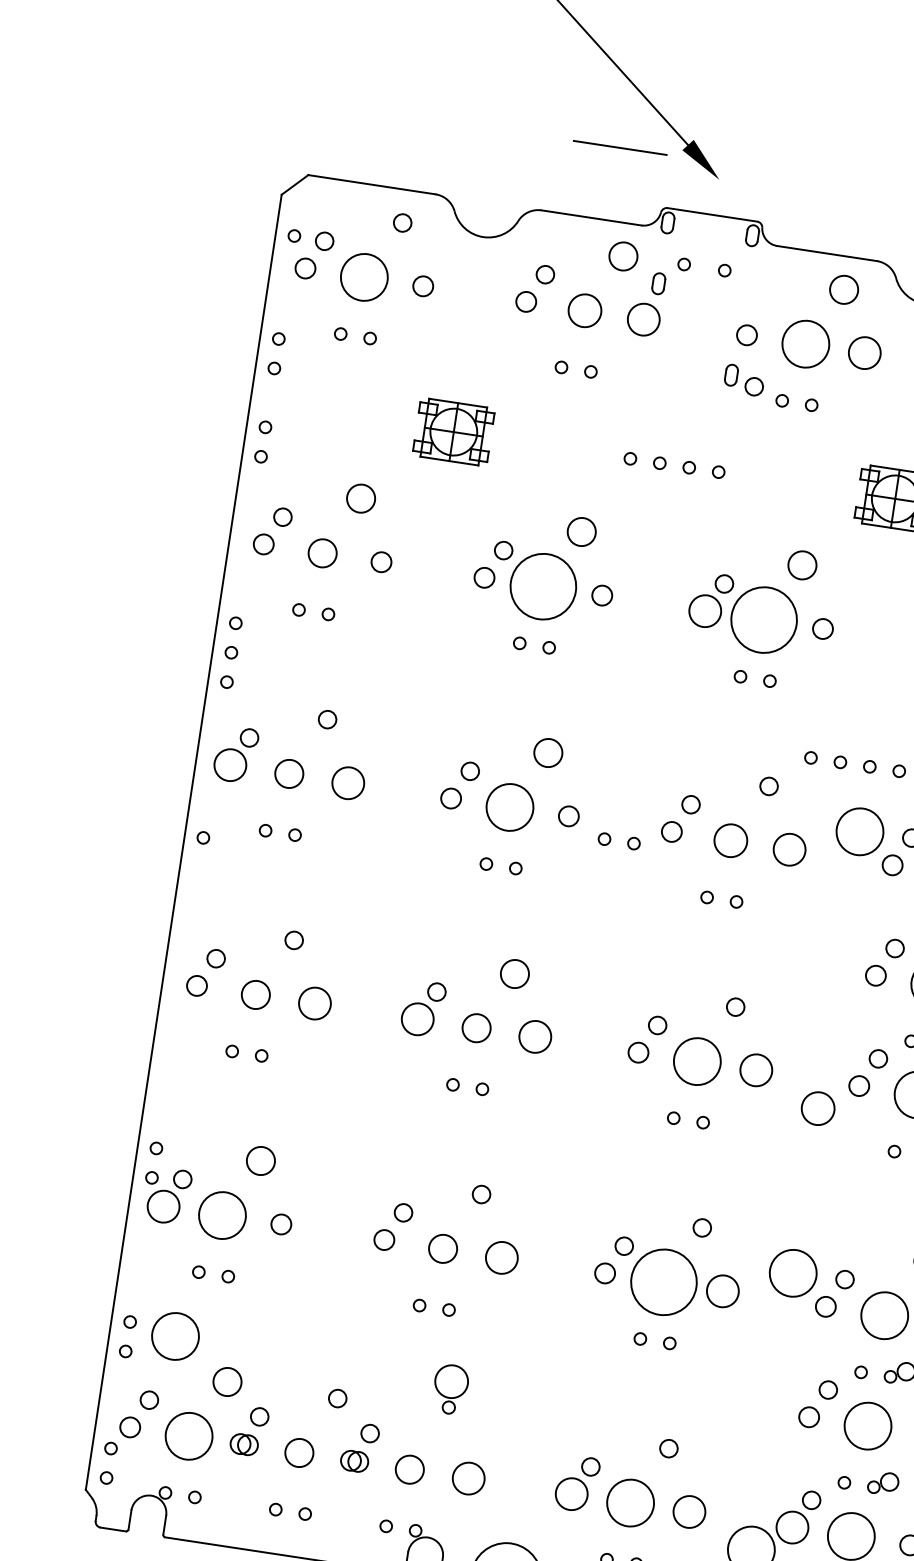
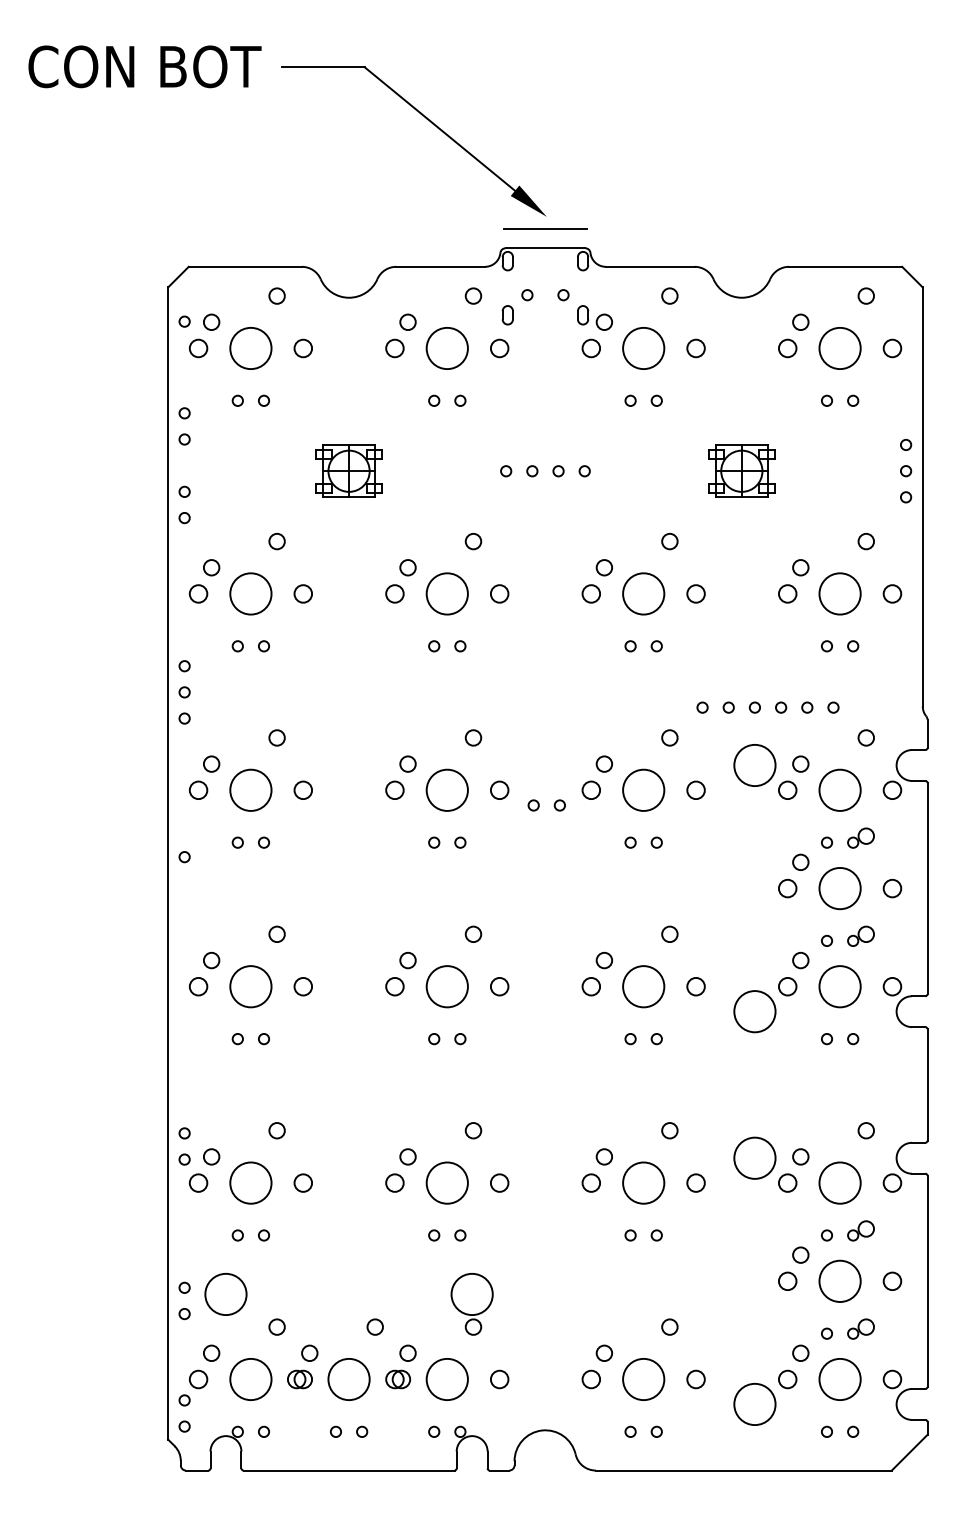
line: (620, 147) -> (545, 228), moved
circle: (623, 255) -> (473, 295), size x0.62
circle: (843, 289) -> (669, 295), size x0.62
circle: (584, 310) -> (446, 348), size x1.43
circle: (643, 319) -> (499, 348), size x0.62
circle: (864, 353) -> (695, 348), size x0.62
part: (743, 379) -> (594, 317), moved
circle: (360, 498) -> (276, 541), size x0.62
circle: (581, 532) -> (473, 541), size x0.62
circle: (322, 552) -> (250, 593), size x1.67
circle: (802, 565) -> (669, 541), size x0.62
circle: (542, 586) -> (446, 593), size x0.71
circle: (705, 610) -> (591, 593), size x0.62
circle: (763, 619) -> (643, 593), size x0.71
circle: (548, 752) -> (473, 737), size x0.62
circle: (230, 765) -> (198, 790), size x0.62
circle: (288, 773) -> (250, 789), size x1.67
circle: (347, 781) -> (302, 789), size x0.62
circle: (730, 839) -> (643, 789), size x1.43
circle: (788, 849) -> (695, 790), size x0.62
circle: (515, 972) -> (473, 933), size x0.62
circle: (255, 994) -> (250, 986), size x1.67
circle: (313, 1003) -> (302, 986), size x0.62
circle: (417, 1018) -> (394, 986), size x0.62
circle: (475, 1027) -> (446, 986), size x1.67
circle: (535, 1036) -> (499, 986), size x0.62
circle: (755, 1070) -> (695, 986), size x0.62
circle: (817, 1108) -> (754, 1011), size x1.43
circle: (260, 1160) -> (276, 1130), size x0.62
circle: (163, 1205) -> (198, 1182), size x0.62
circle: (442, 1248) -> (446, 1182), size x1.67
circle: (501, 1257) -> (499, 1182), size x0.62
circle: (663, 1281) -> (643, 1182), size x0.71
circle: (722, 1290) -> (695, 1182), size x0.62
circle: (226, 1381) -> (276, 1326), size x0.62
part: (449, 1389) -> (471, 1304), size x1.43
circle: (298, 1452) -> (348, 1379), size x1.67
circle: (408, 1469) -> (446, 1379), size x1.67
circle: (468, 1478) -> (499, 1379), size x0.62
circle: (571, 1494) -> (591, 1379), size x0.62
circle: (688, 1511) -> (695, 1379), size x0.62
circle: (792, 1527) -> (787, 1379), size x0.62

